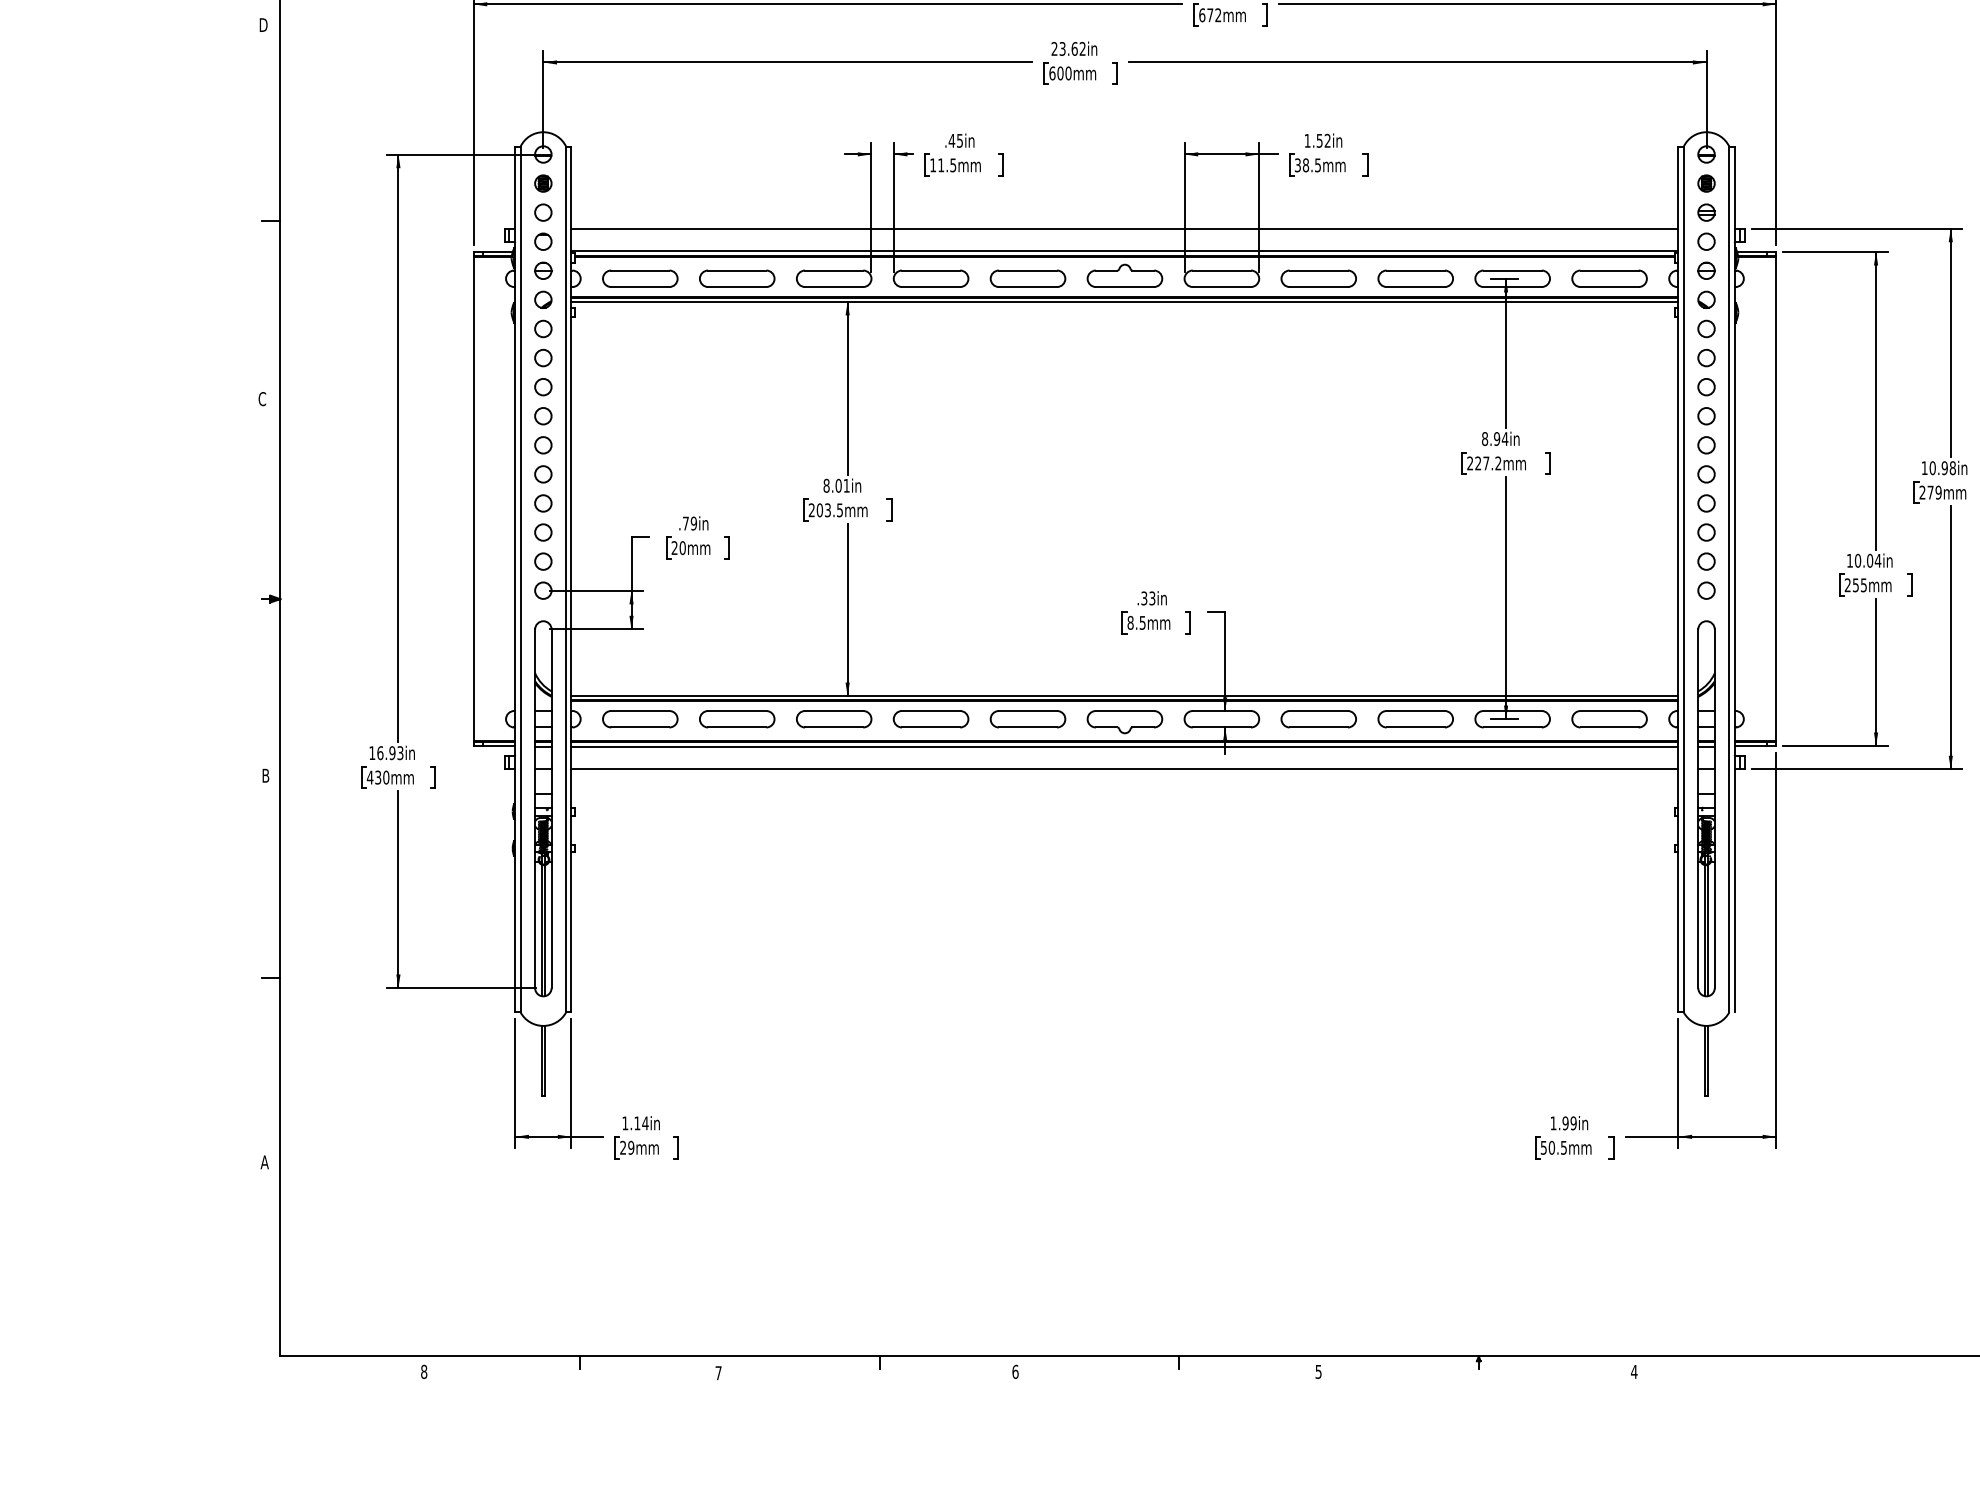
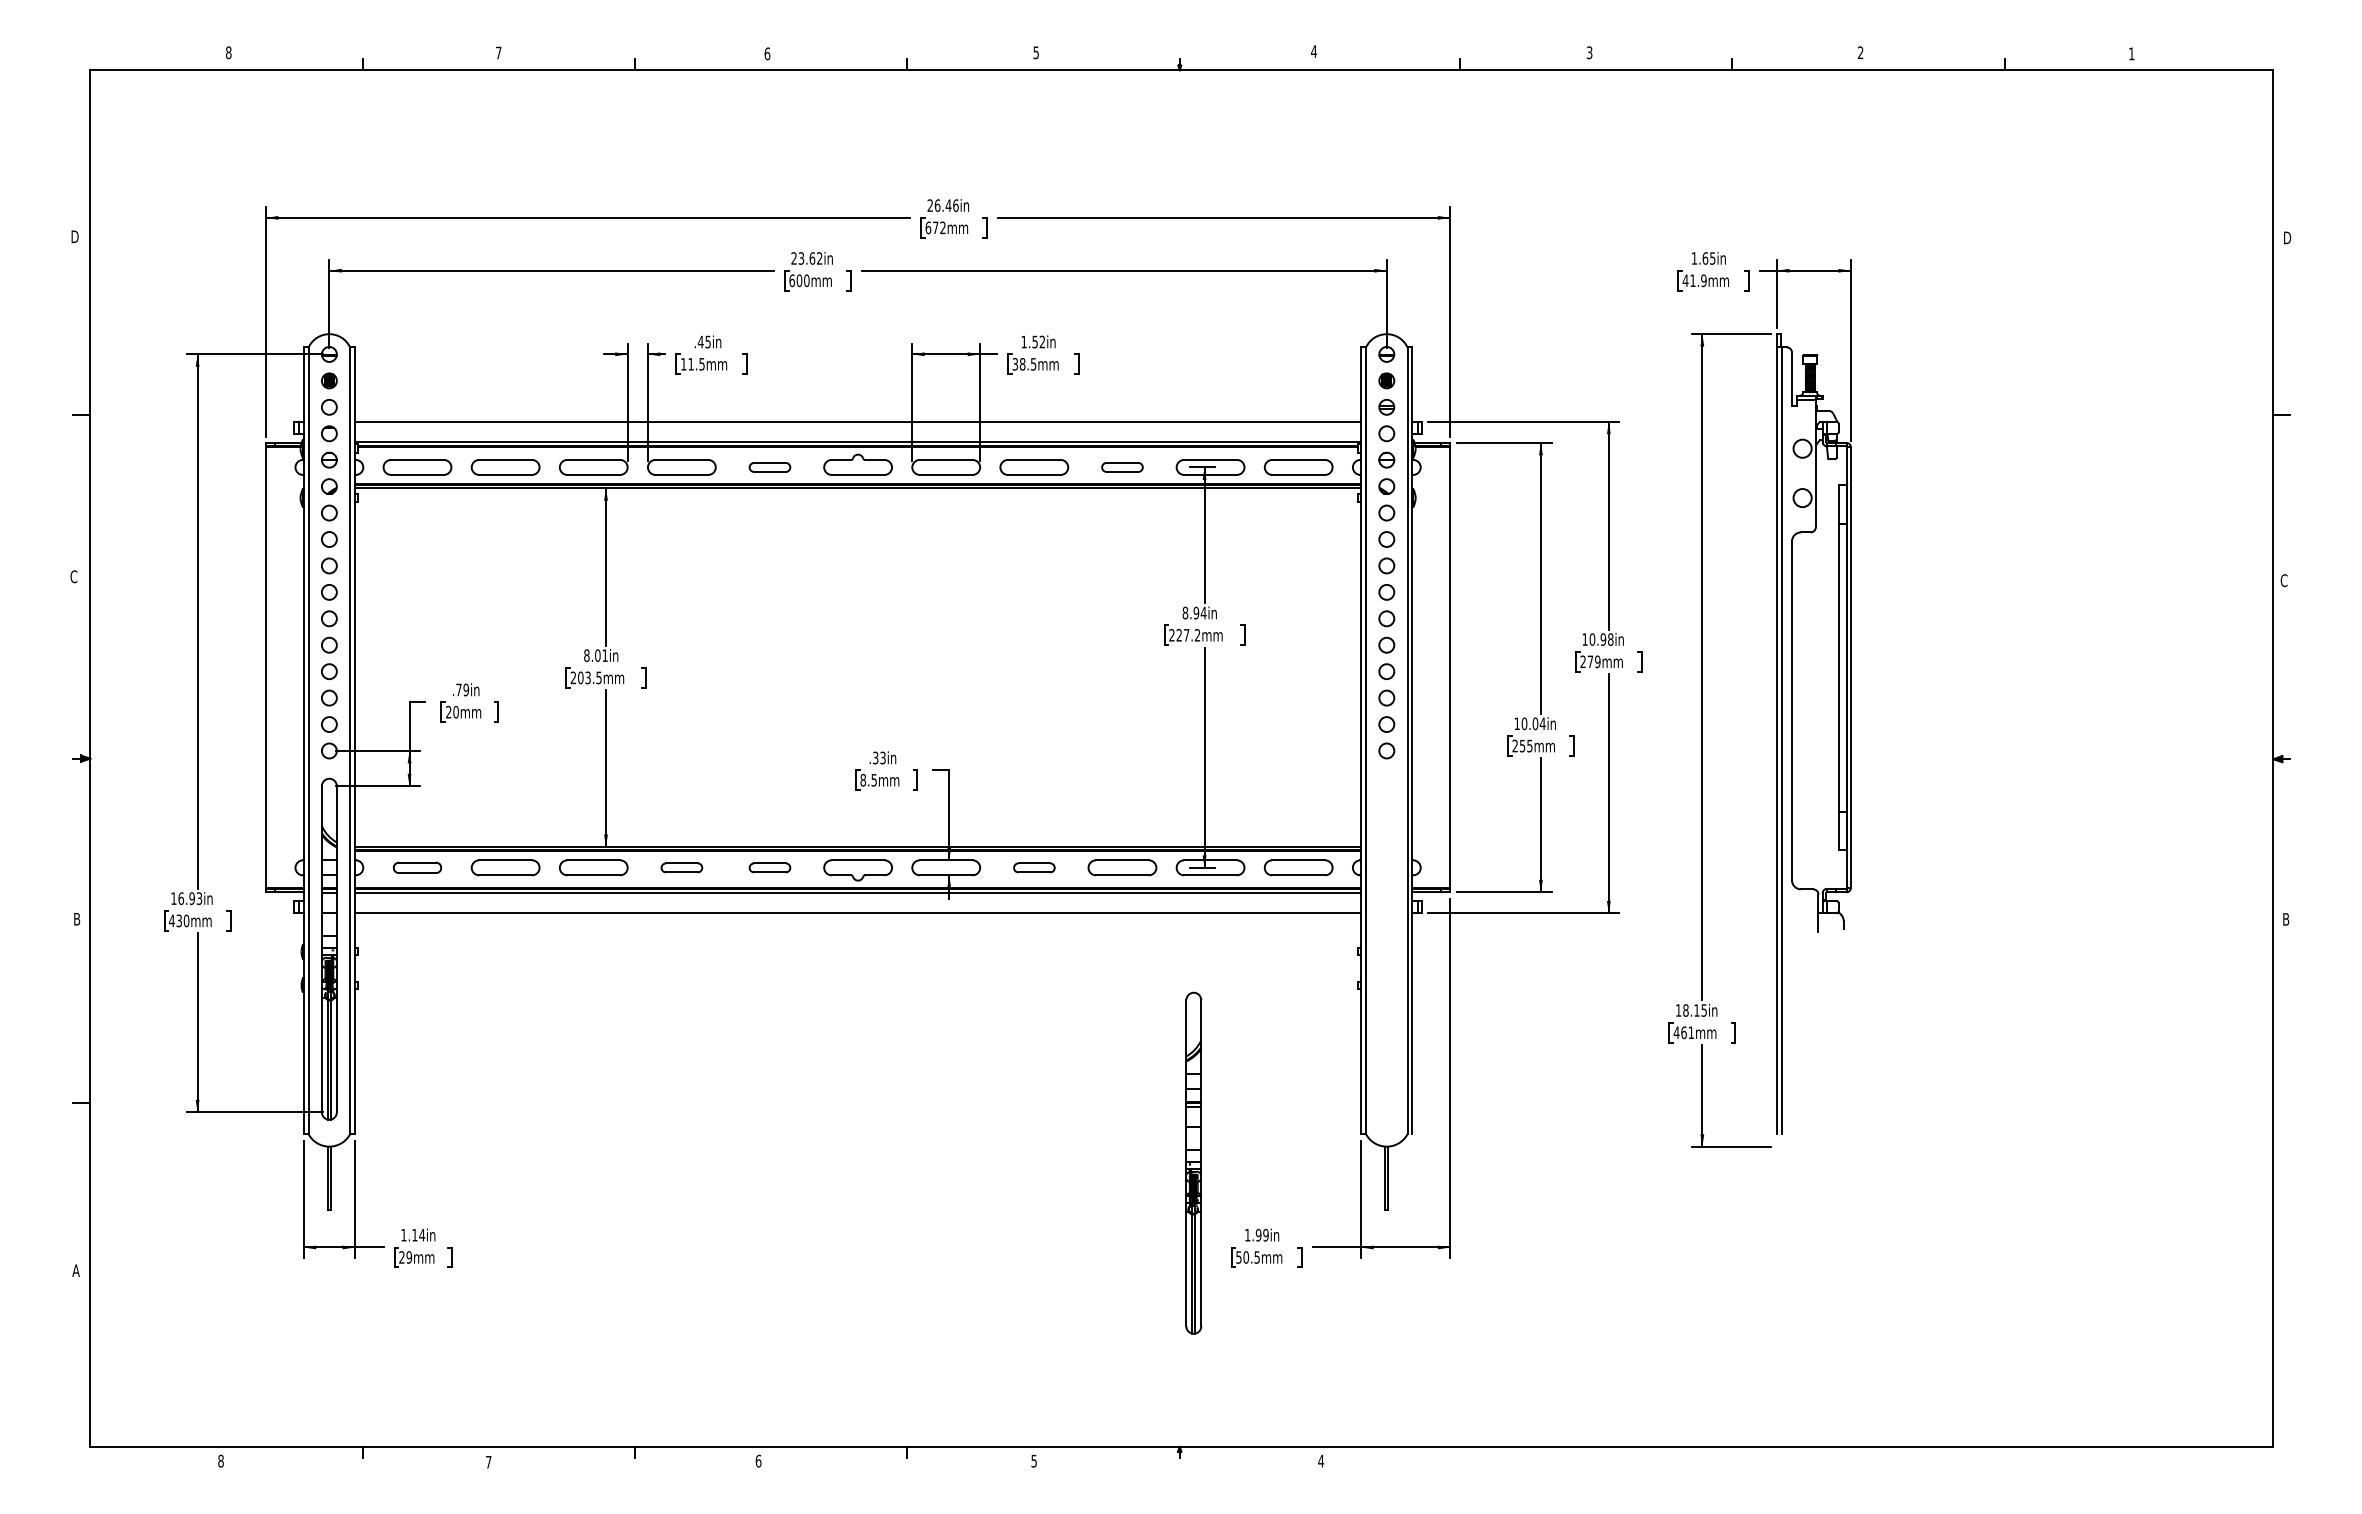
part: (1027, 278) -> (769, 467), size x0.6
part: (1415, 278) -> (1122, 467), size x0.6
part: (640, 718) -> (417, 867), size x0.7
part: (930, 718) -> (681, 867), size x0.6
part: (1027, 718) -> (769, 867), size x0.6
part: (1318, 718) -> (1034, 867), size x0.6
part: (1706, 807) -> (1193, 1162), moved

